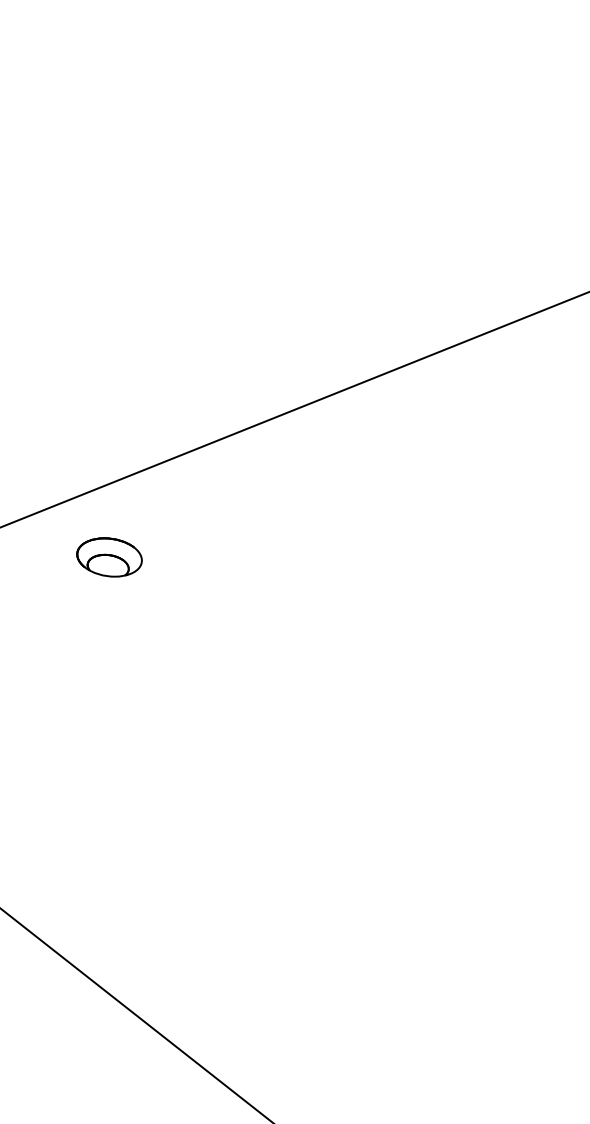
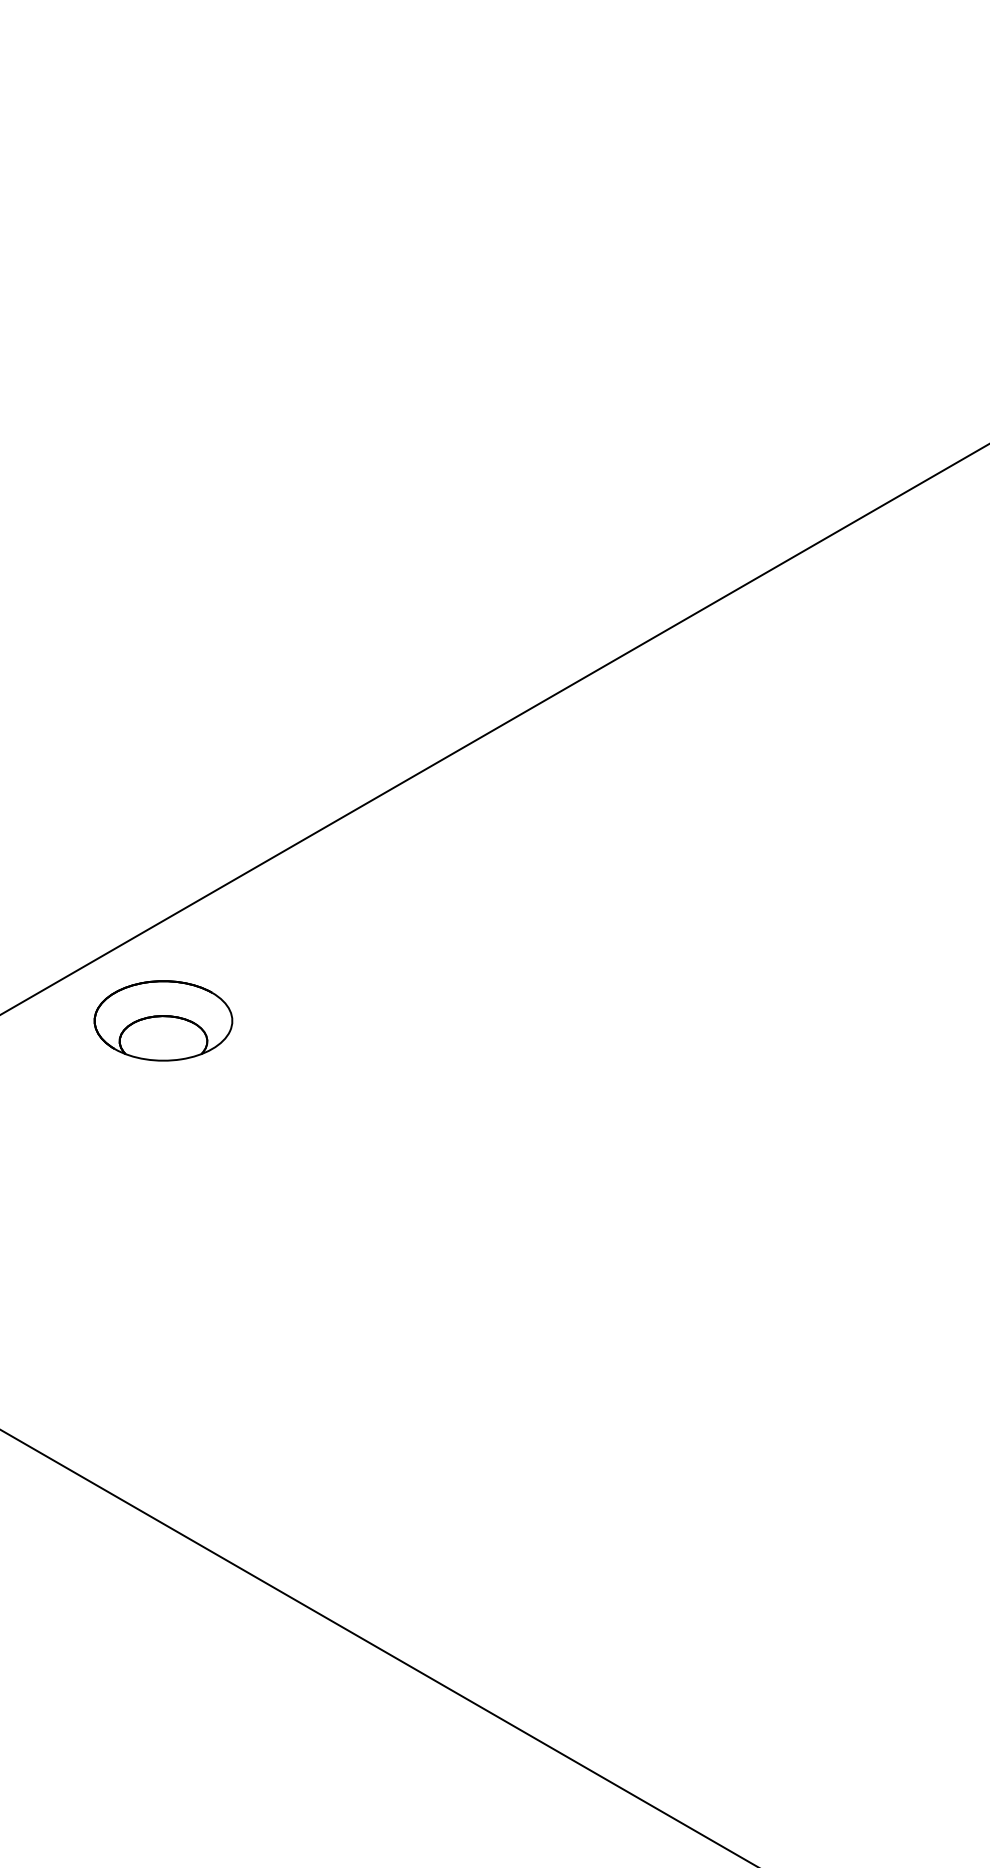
part: (109, 557) -> (163, 1020), size x1.67

